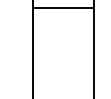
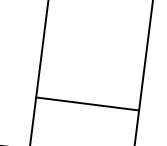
line: (63, 75) -> (87, 104), added

